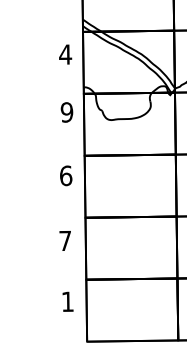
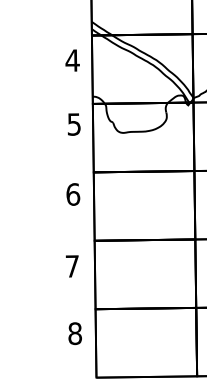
text: (66, 112) -> (73, 124), 9 -> 5
text: (67, 301) -> (74, 333), 1 -> 8

